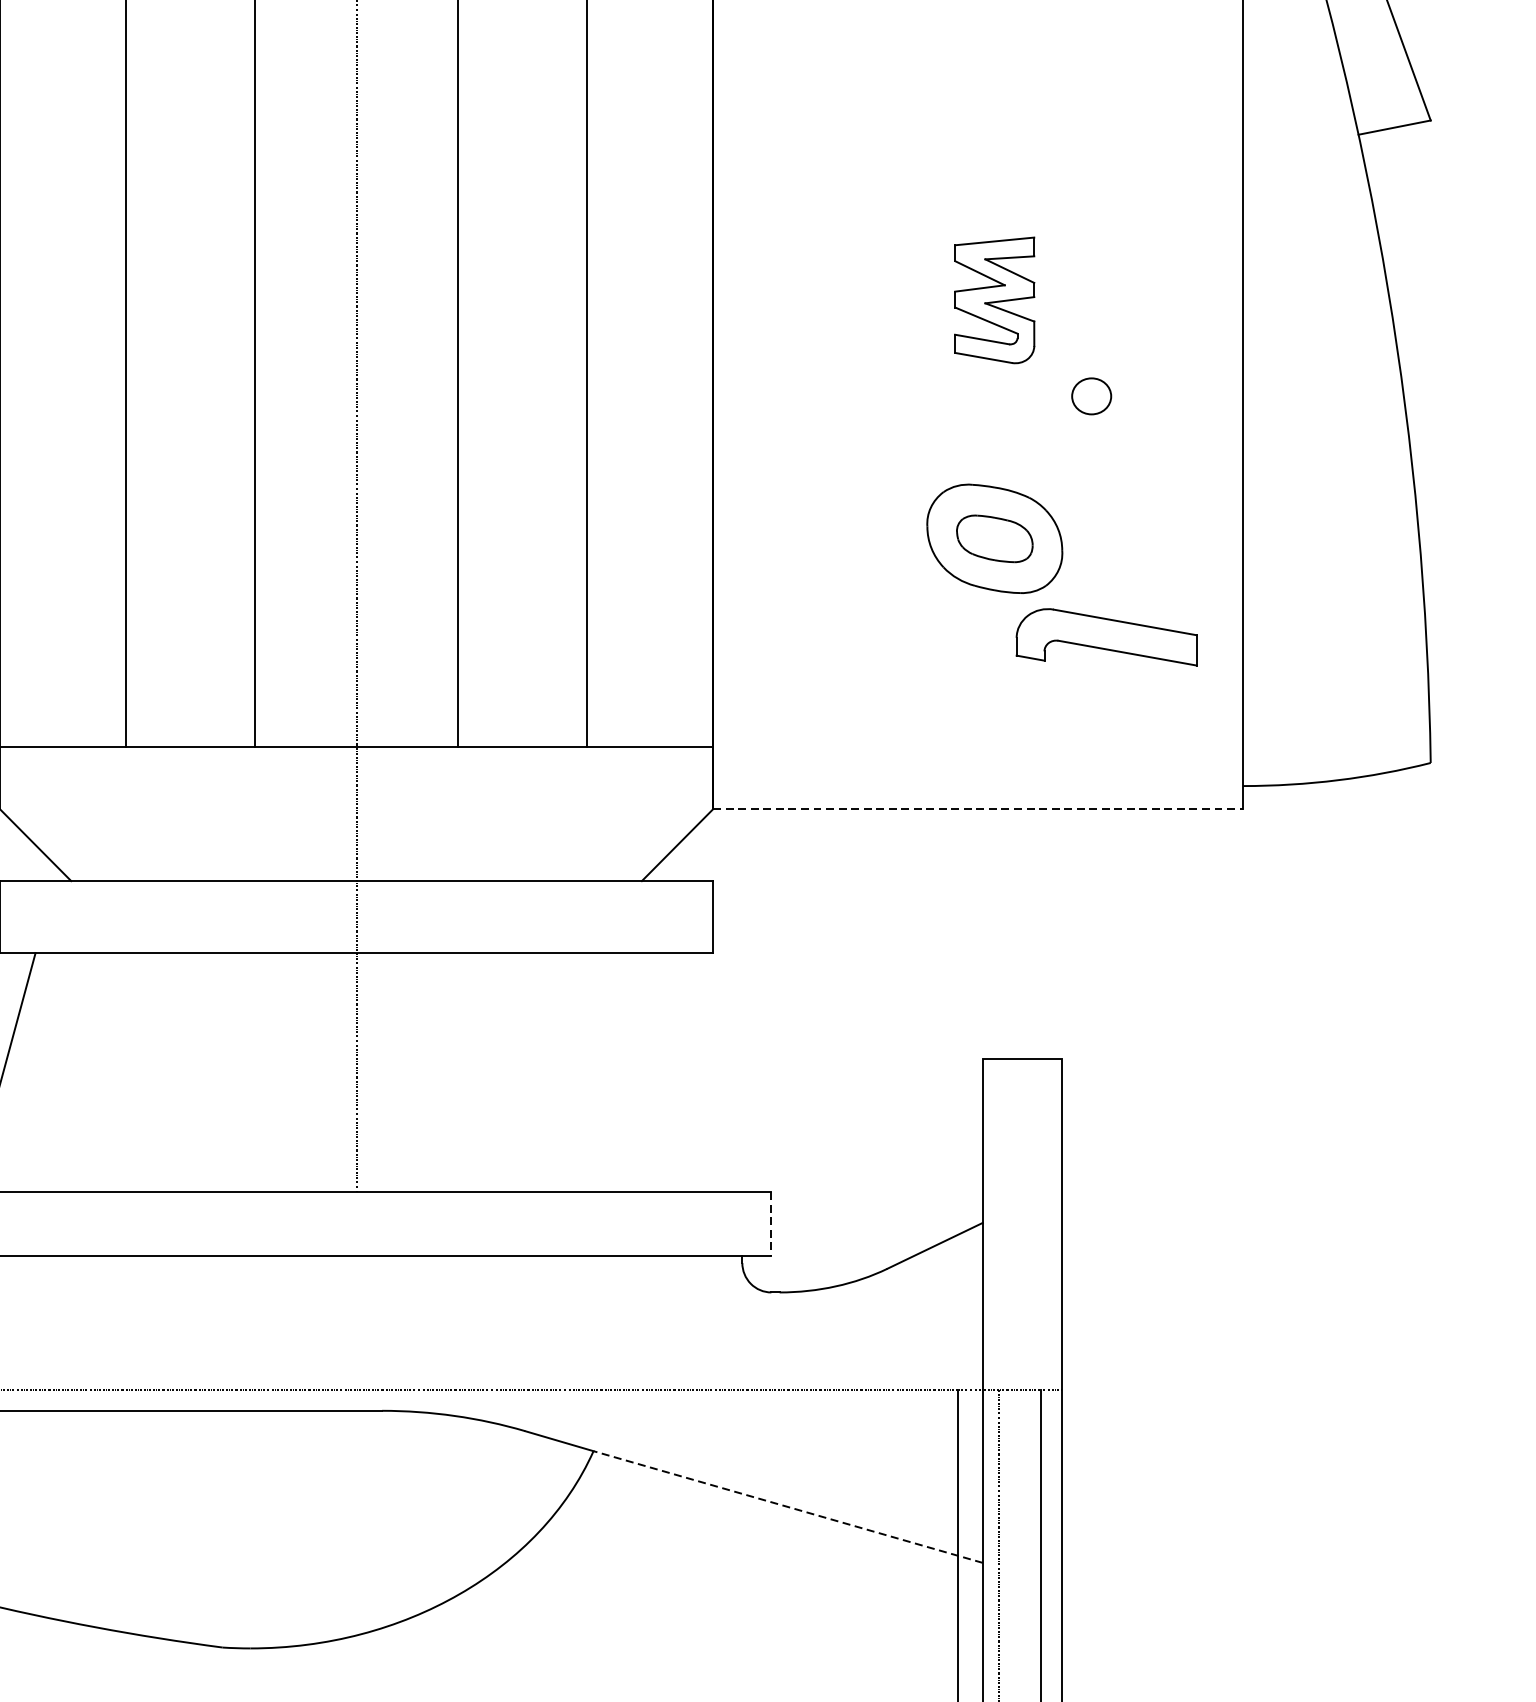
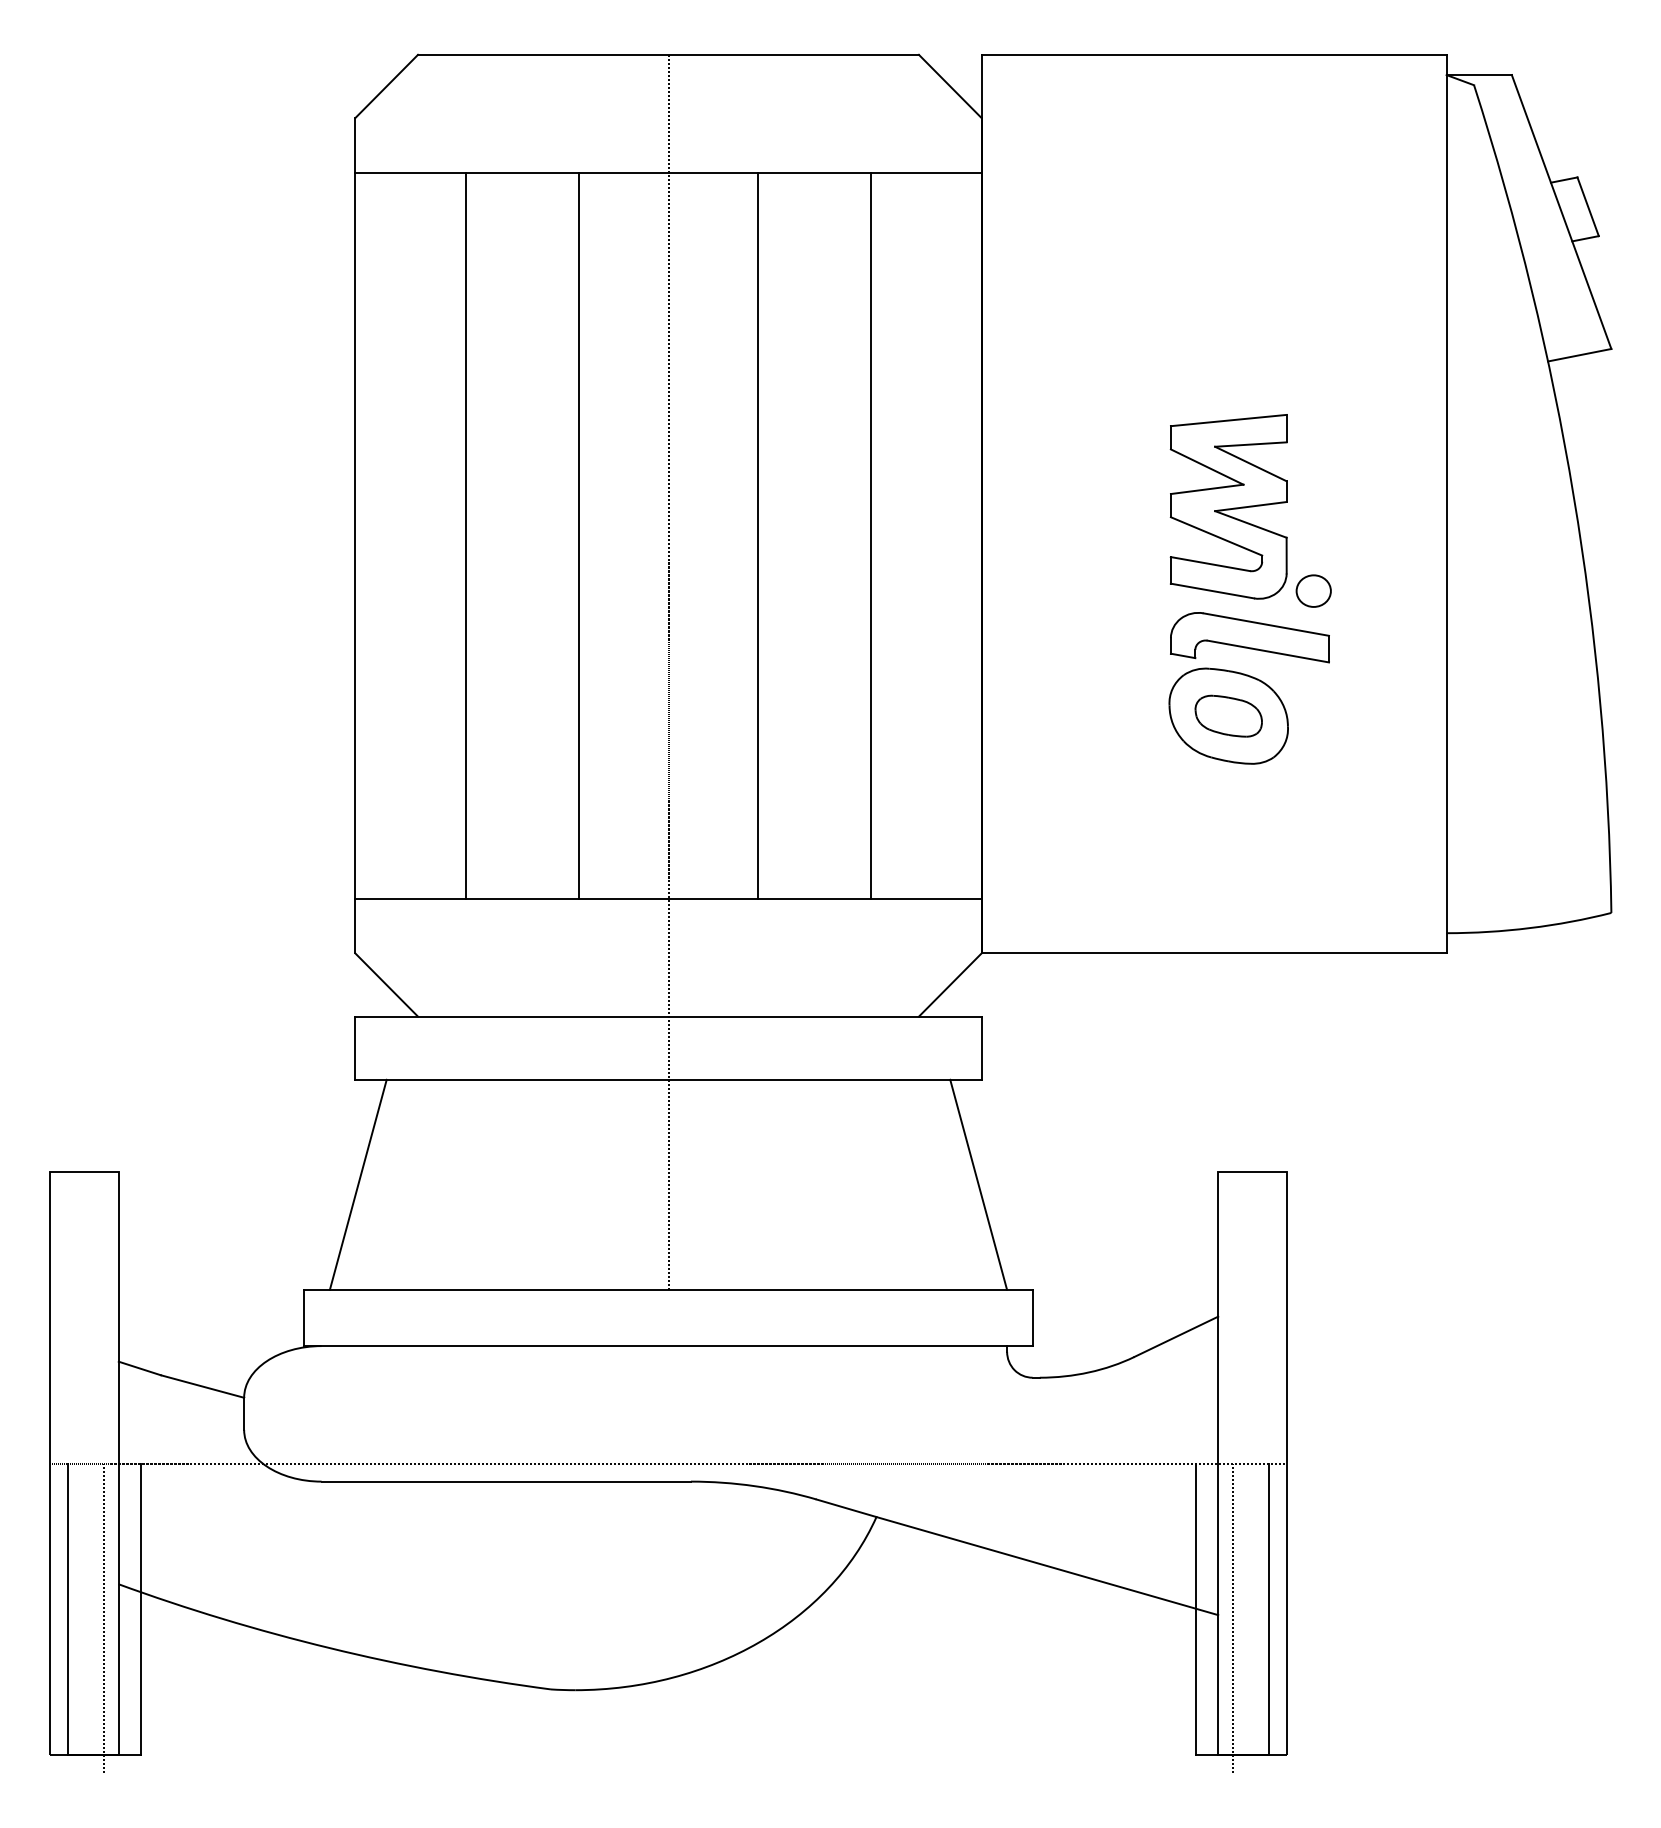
part: (994, 299) -> (1228, 506), size x1.67
part: (1106, 637) -> (1249, 637), moved
line: (978, 809) -> (1214, 953), dashed -> solid
line: (709, 1072) -> (978, 1184), added
line: (771, 1224) -> (1032, 1318), dashed -> solid
line: (788, 1507) -> (1047, 1566), dashed -> solid

